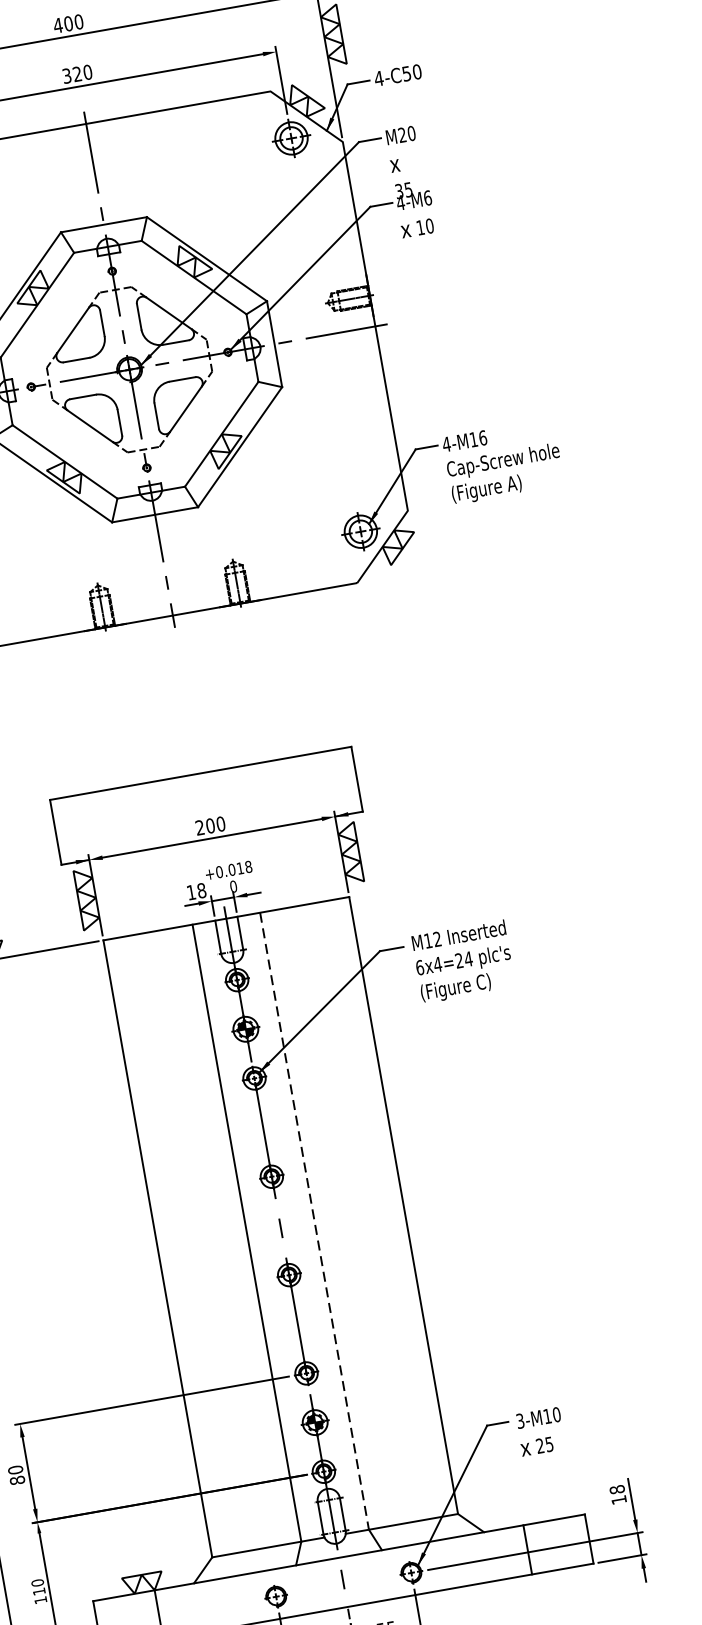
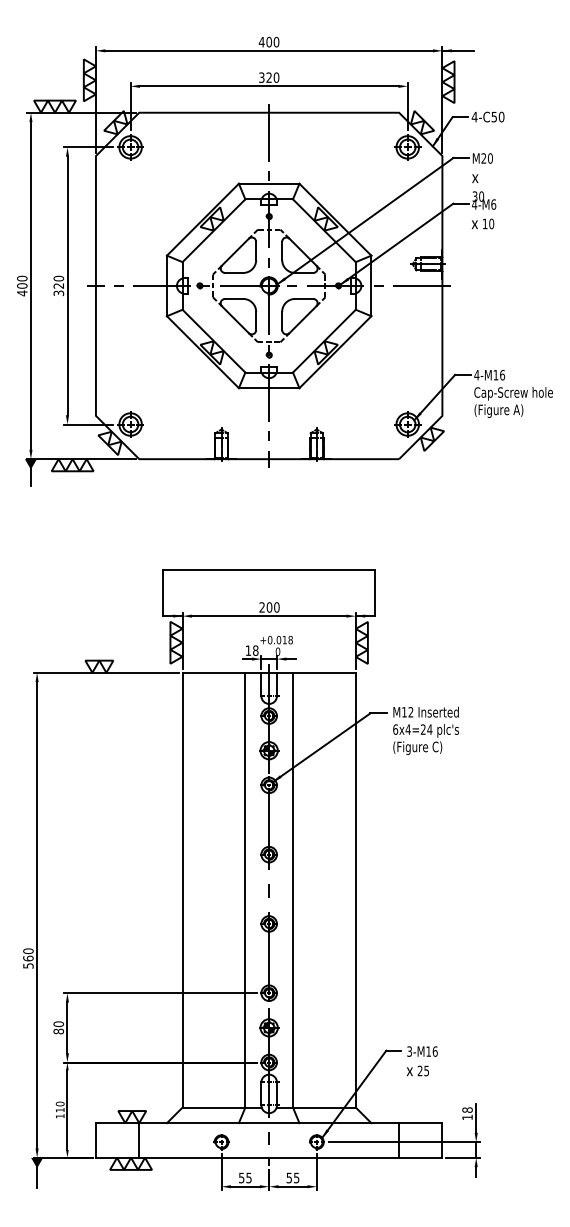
text: (408, 189) -> (481, 196), 35 -> 30
line: (315, 1221) -> (293, 890), dashed -> solid
text: (555, 1414) -> (434, 1051), 3-M10 -> 3-M16

